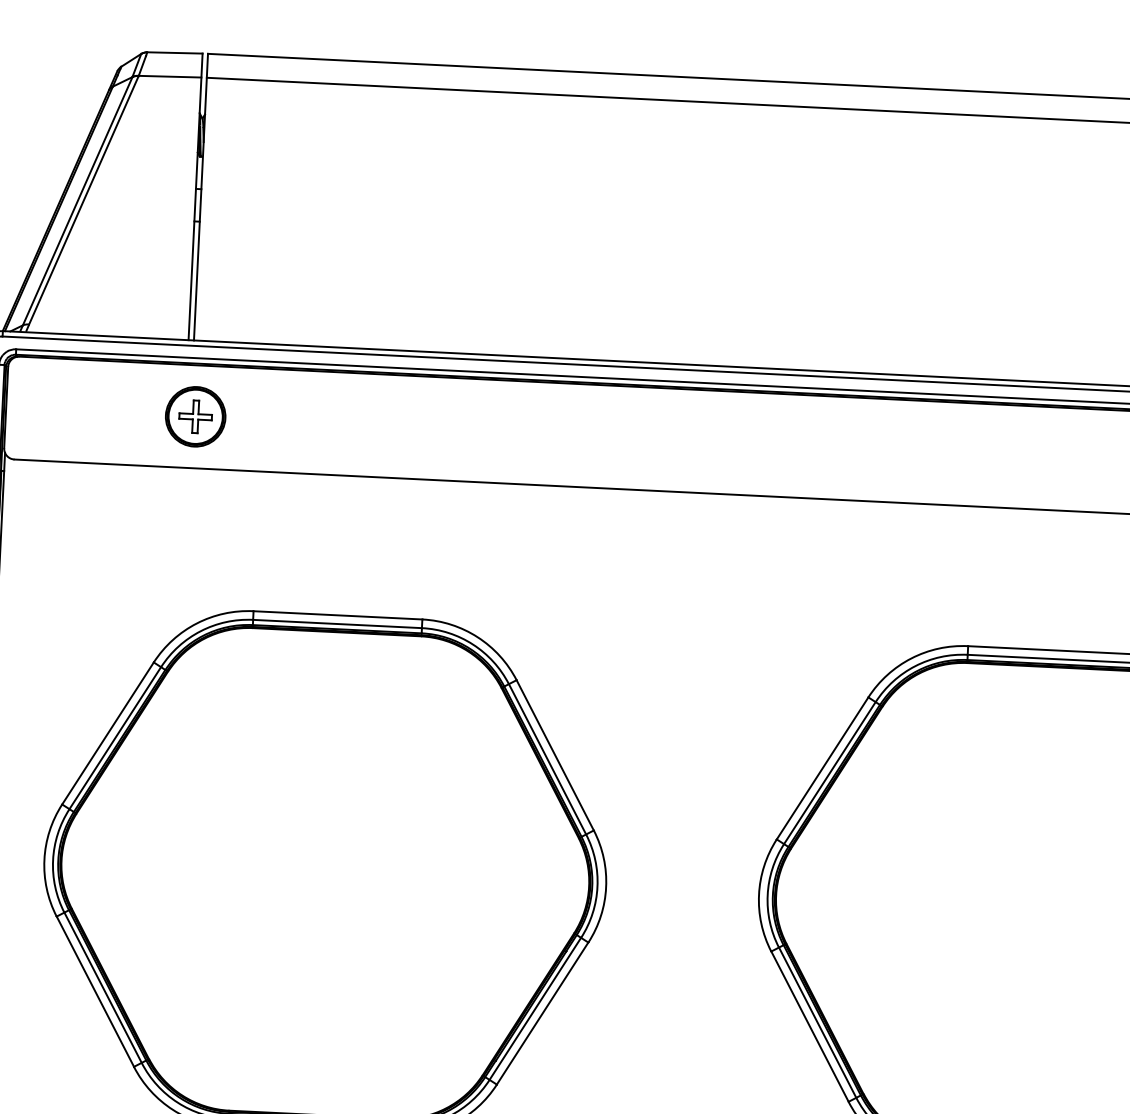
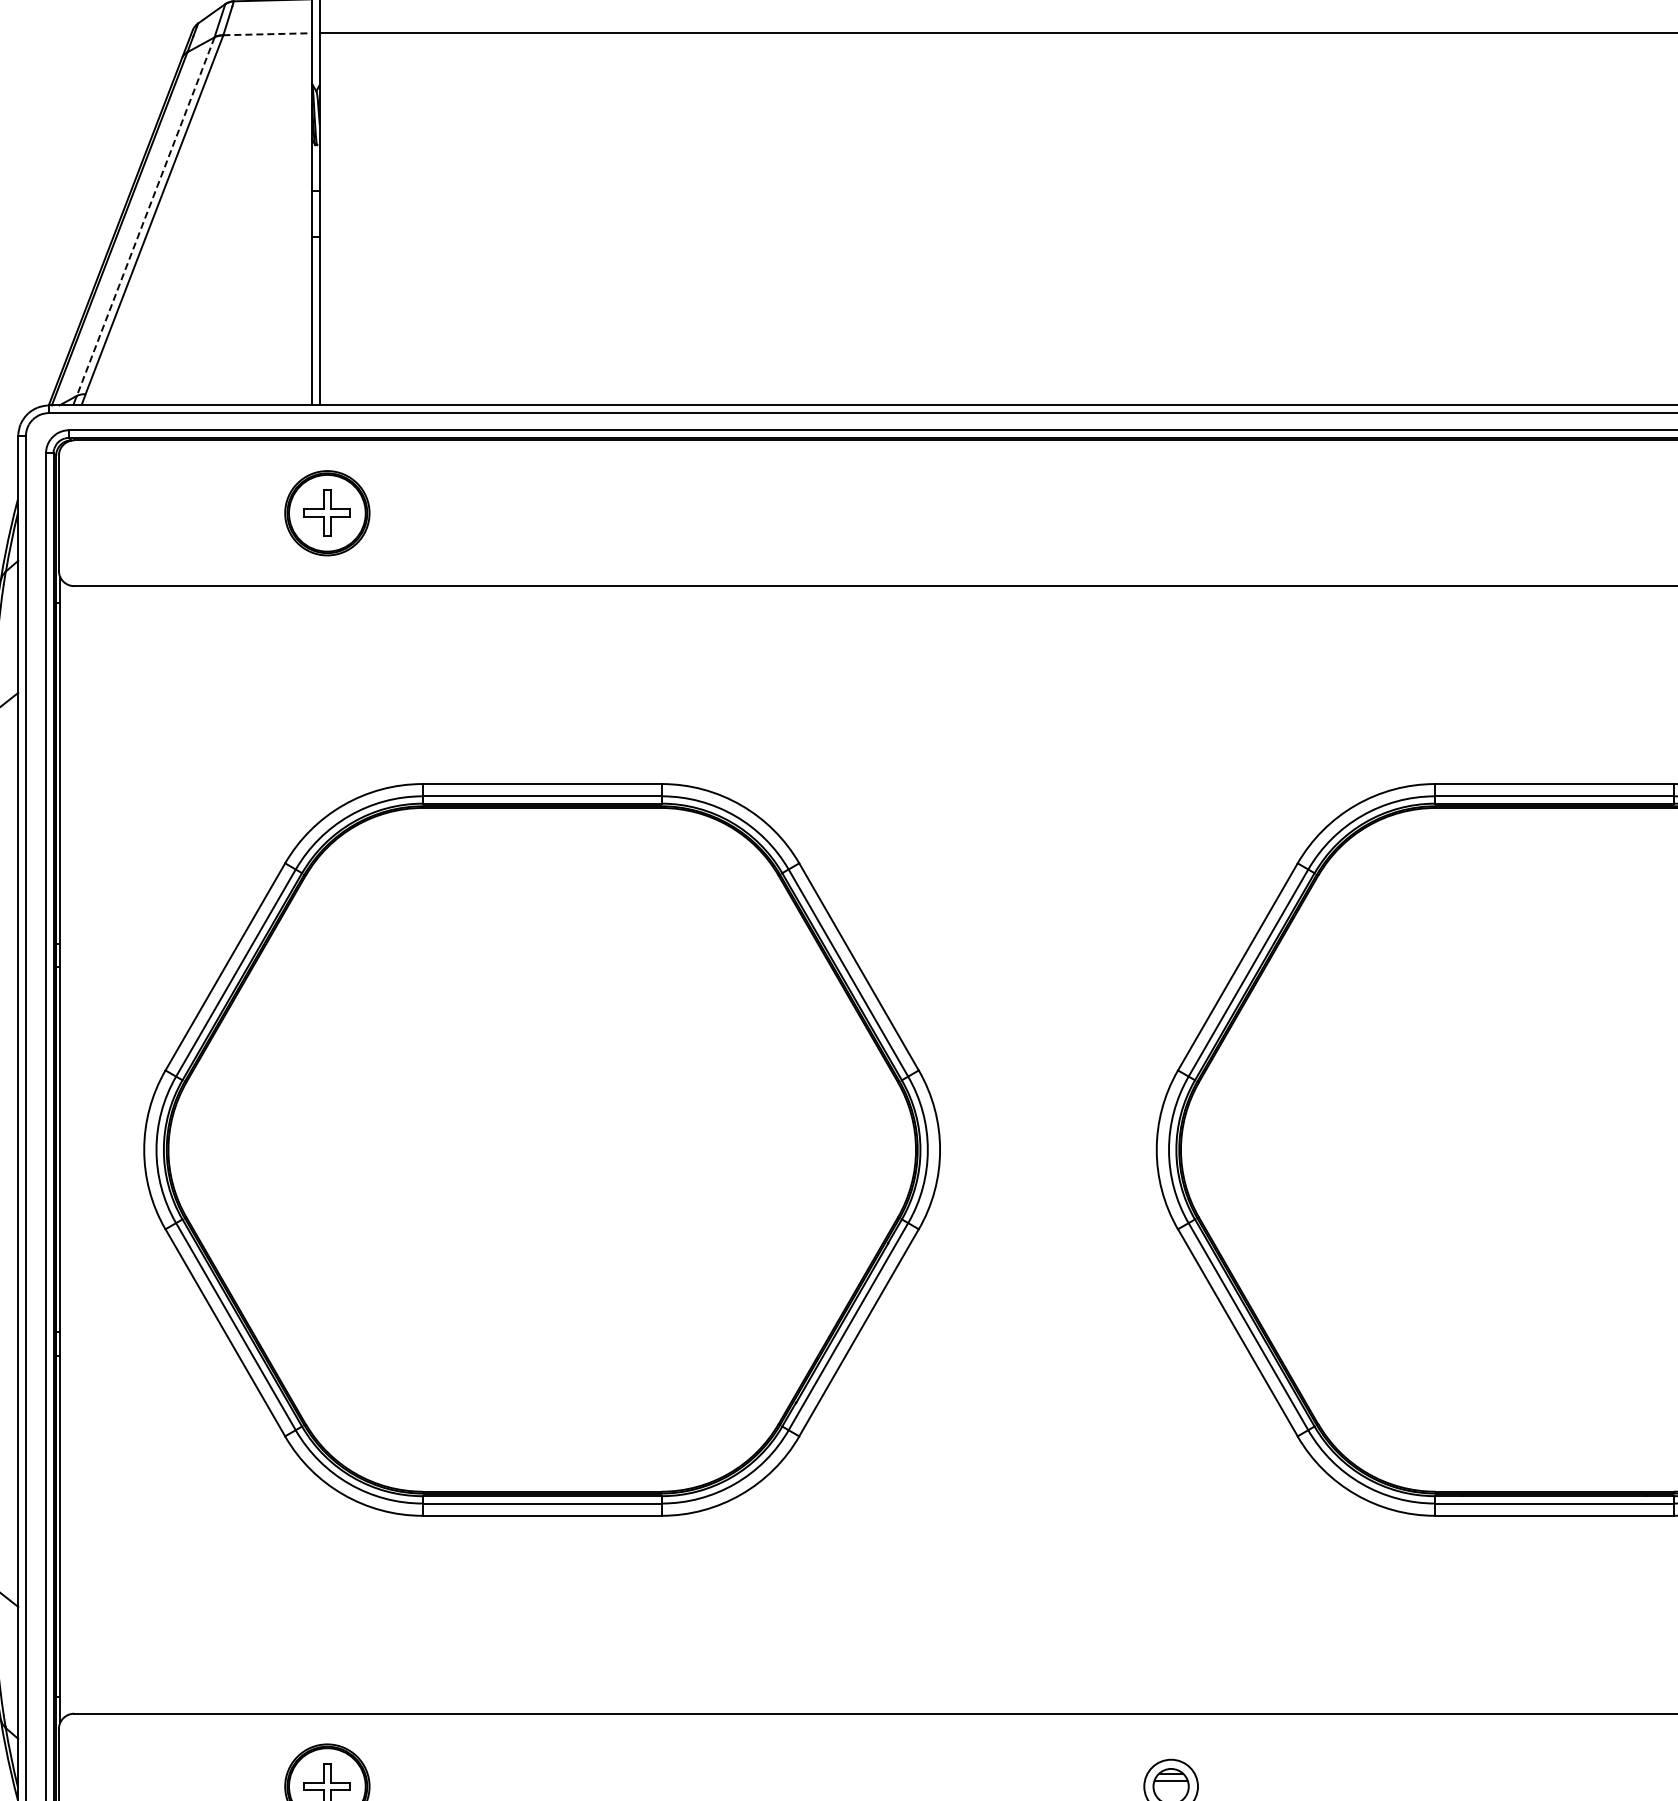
line: (170, 76) -> (268, 34), solid -> dashed
line: (77, 201) -> (145, 217), solid -> dashed

